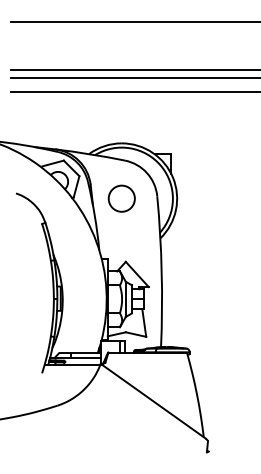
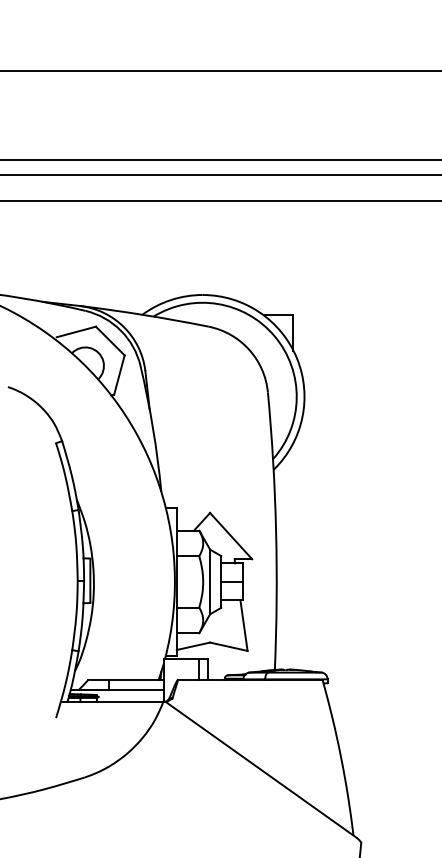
circle: (121, 198) -> (202, 396), removed

